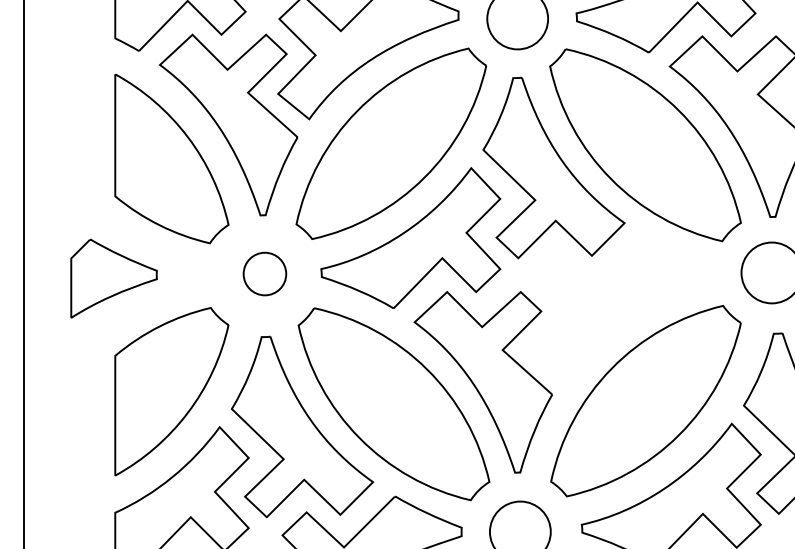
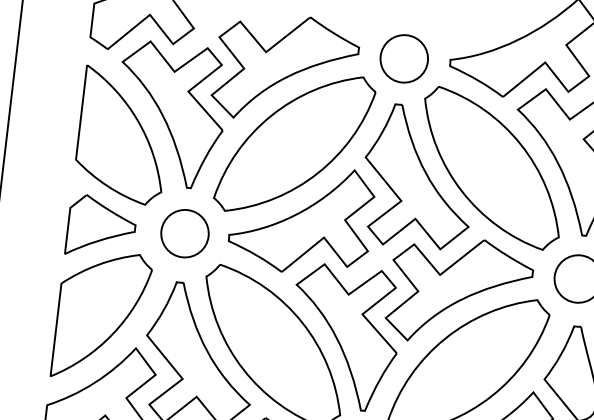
part: (264, 273) -> (184, 233), size x1.43
part: (113, 278) -> (101, 227), moved
part: (622, 306) -> (459, 291), added

